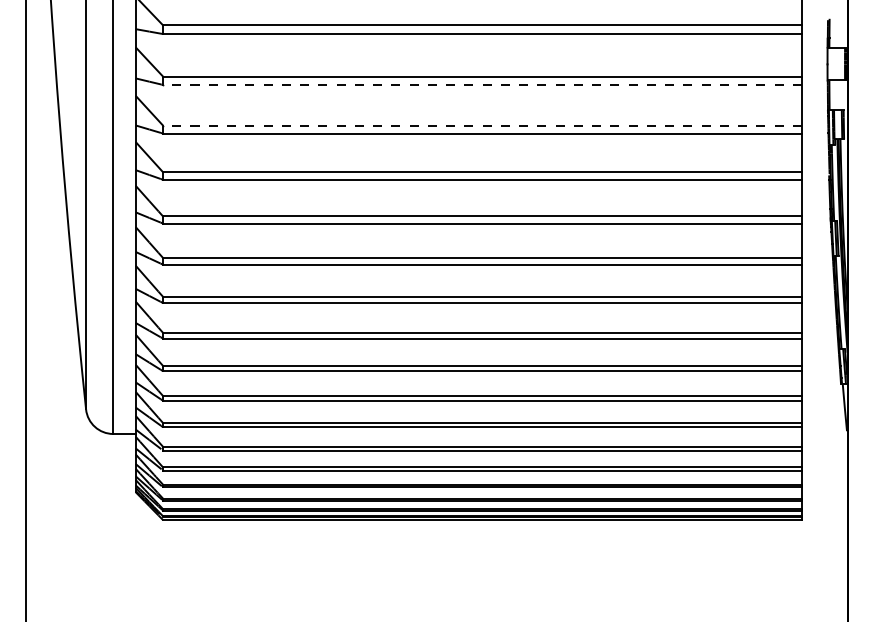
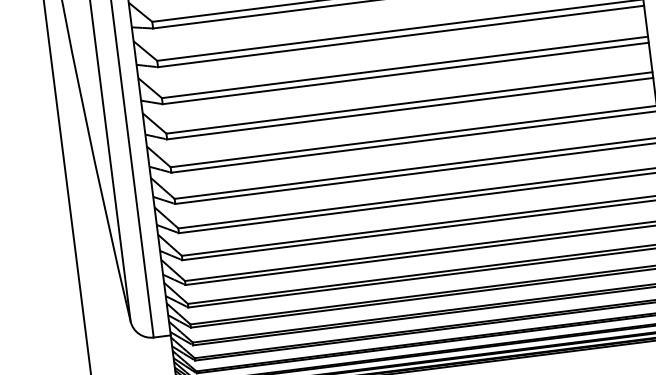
line: (482, 84) -> (401, 36), dashed -> solid
line: (482, 125) -> (404, 67), dashed -> solid

